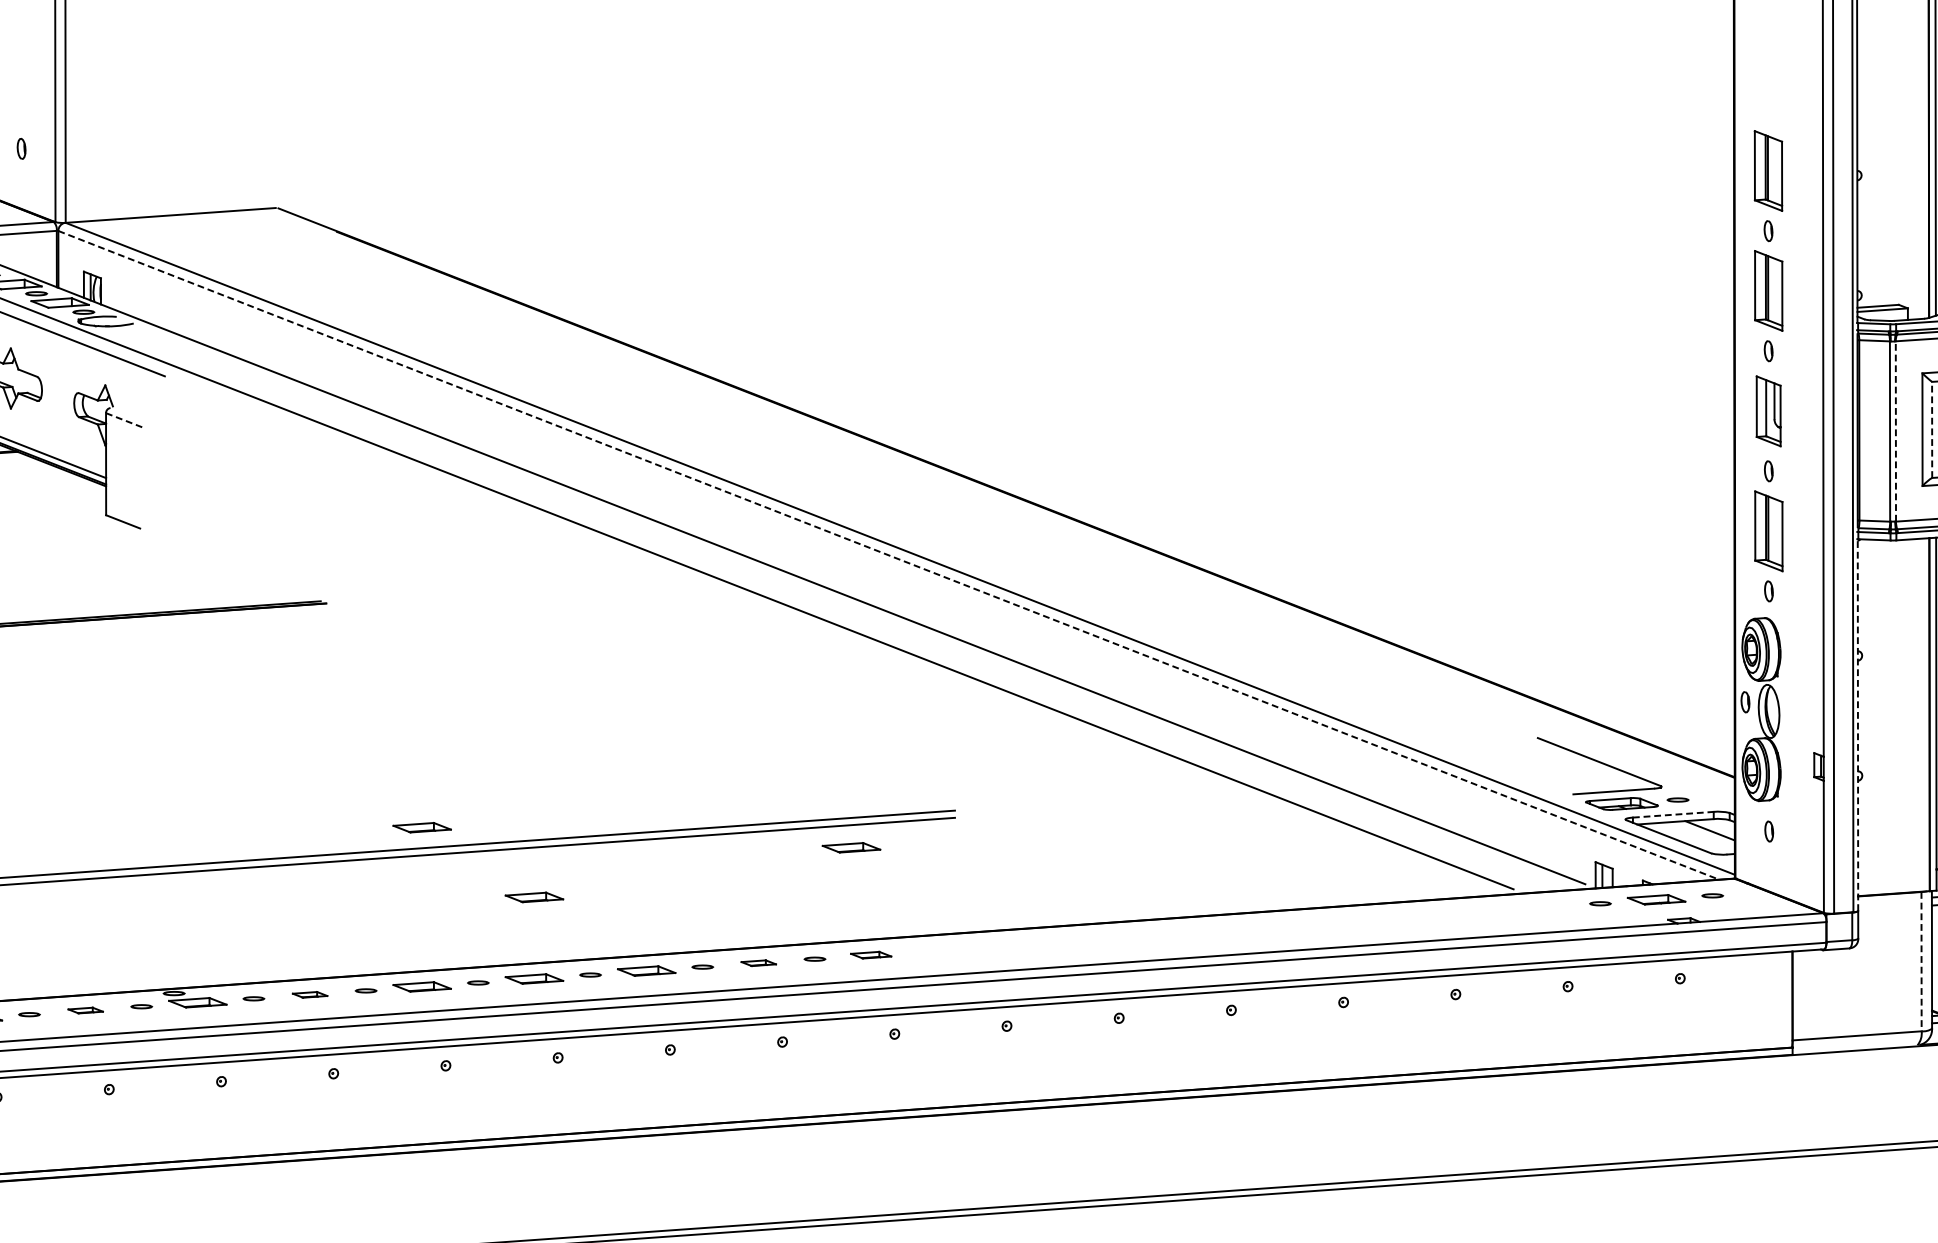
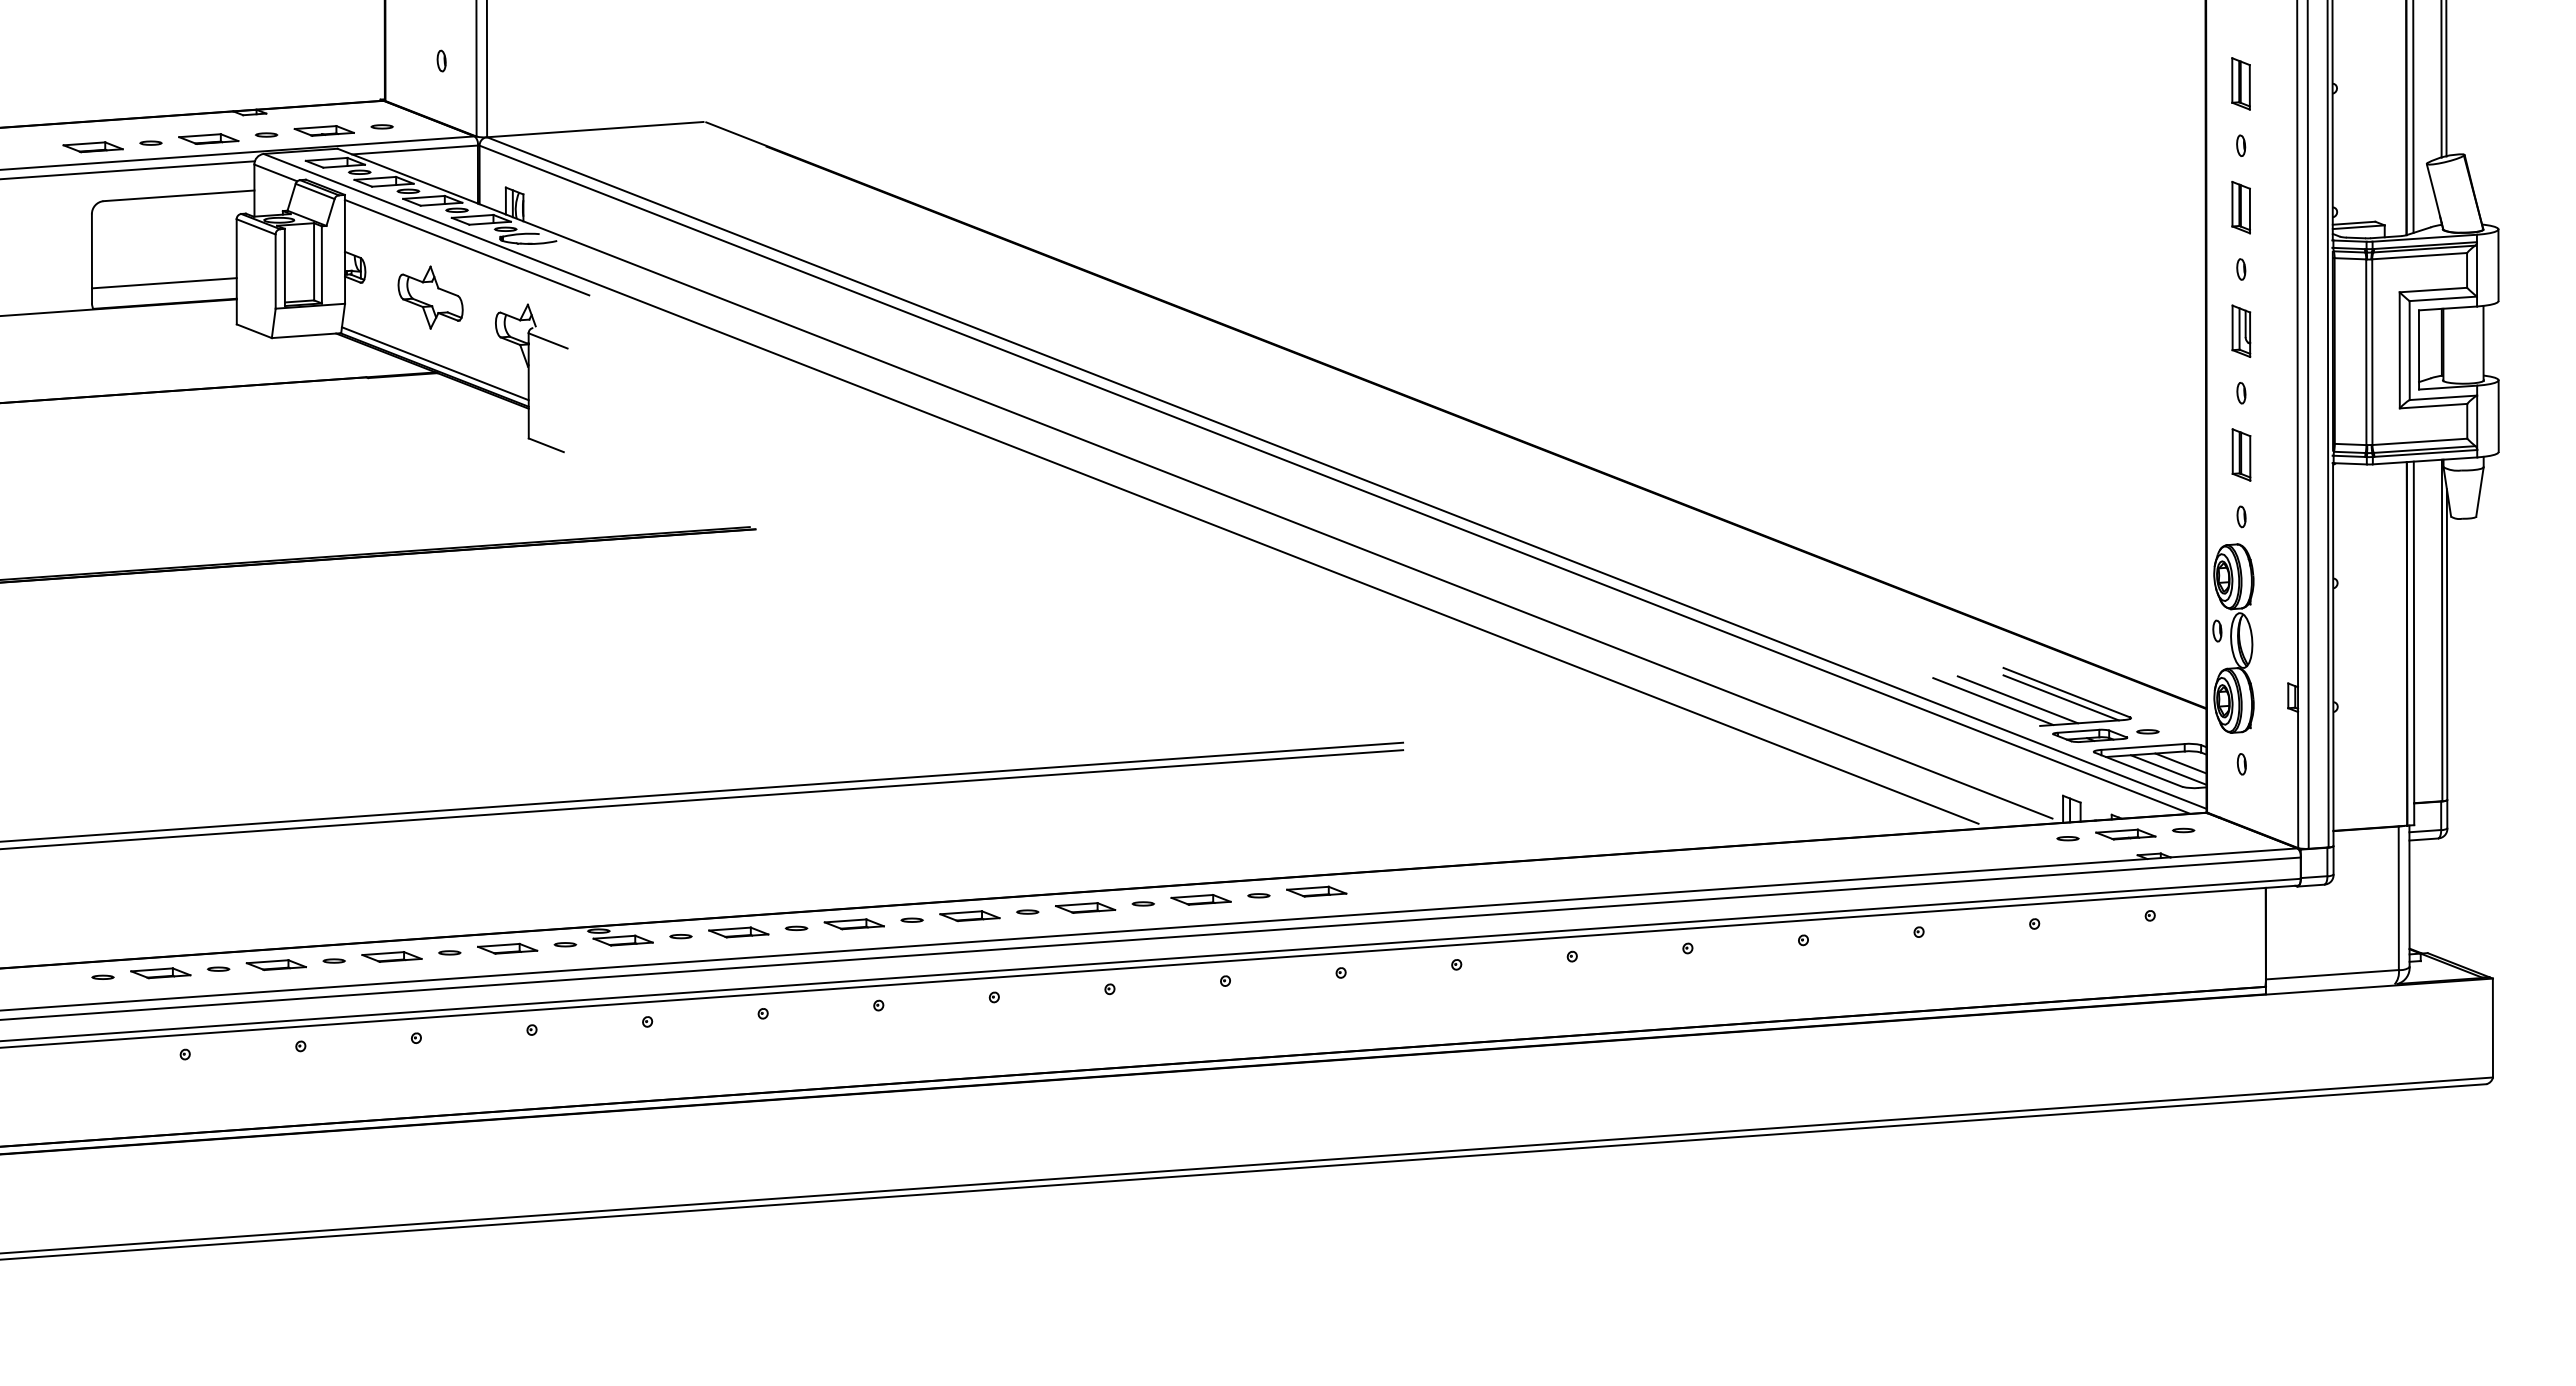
part: (1767, 170) -> (2240, 83), size x0.62
part: (1767, 291) -> (2240, 207), size x0.62
part: (1768, 410) -> (2241, 330), size x0.71
line: (125, 420) -> (548, 340), dashed -> solid
line: (1931, 429) -> (2409, 350), dashed -> solid
line: (1896, 431) -> (2372, 352), dashed -> solid
part: (1768, 530) -> (2241, 454), size x0.62
line: (889, 555) -> (1335, 479), dashed -> solid
line: (1858, 724) -> (2333, 654), dashed -> solid
line: (1593, 766) -> (2060, 697), added
line: (1551, 768) -> (2017, 699), added
line: (1528, 770) -> (1993, 701), added
line: (1673, 814) -> (2143, 746), dashed -> solid
part: (421, 827) -> (853, 760), removed
line: (1698, 836) -> (2168, 769), added
part: (851, 847) -> (1296, 780), removed
part: (534, 897) -> (969, 832), removed
part: (870, 955) -> (1316, 891), size x1.43
line: (1921, 961) -> (2398, 898), dashed -> solid
part: (758, 962) -> (1200, 899), size x1.67
part: (309, 994) -> (738, 932), size x1.67
part: (85, 1010) -> (507, 948), size x1.67

